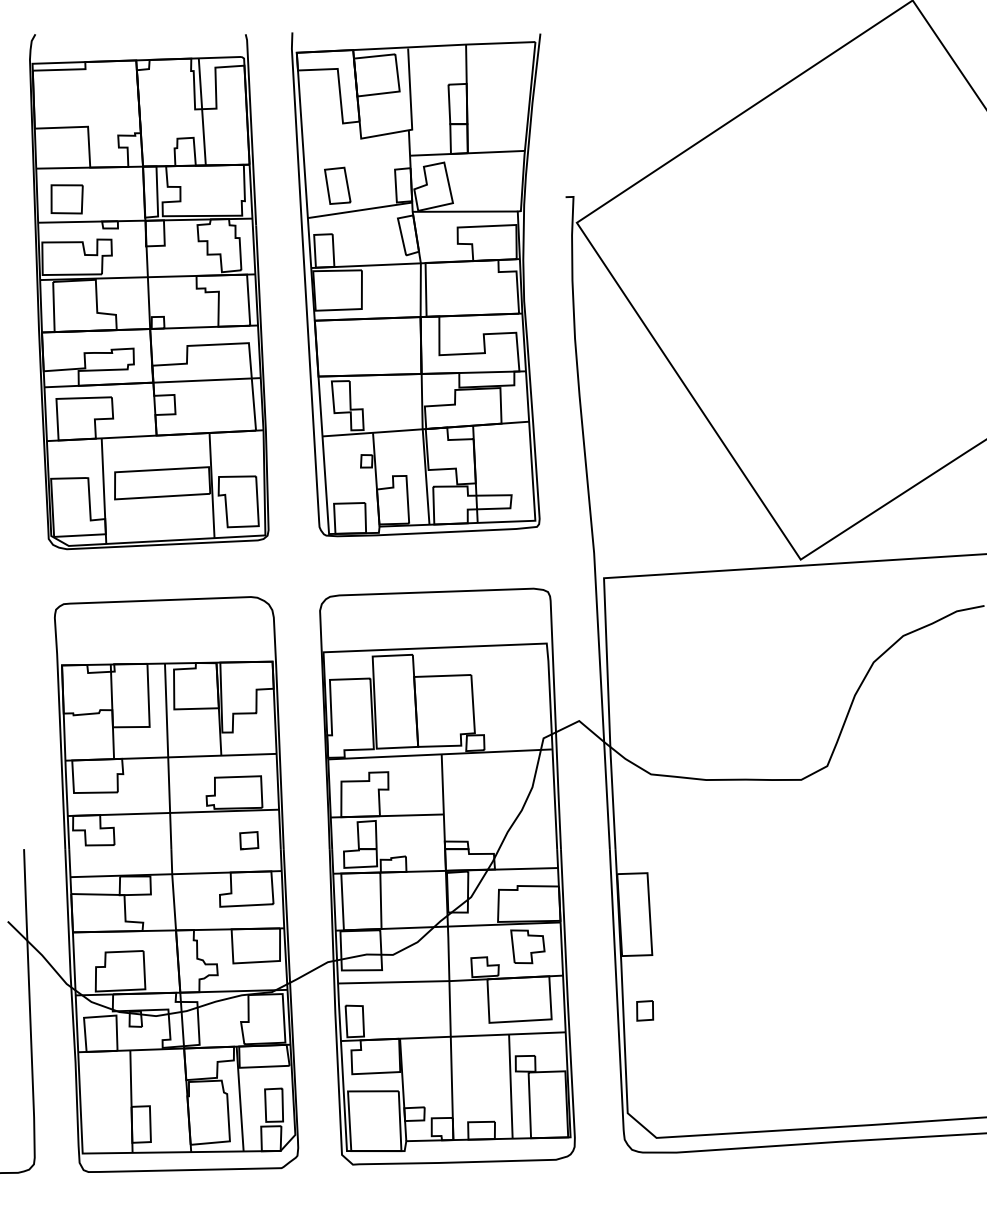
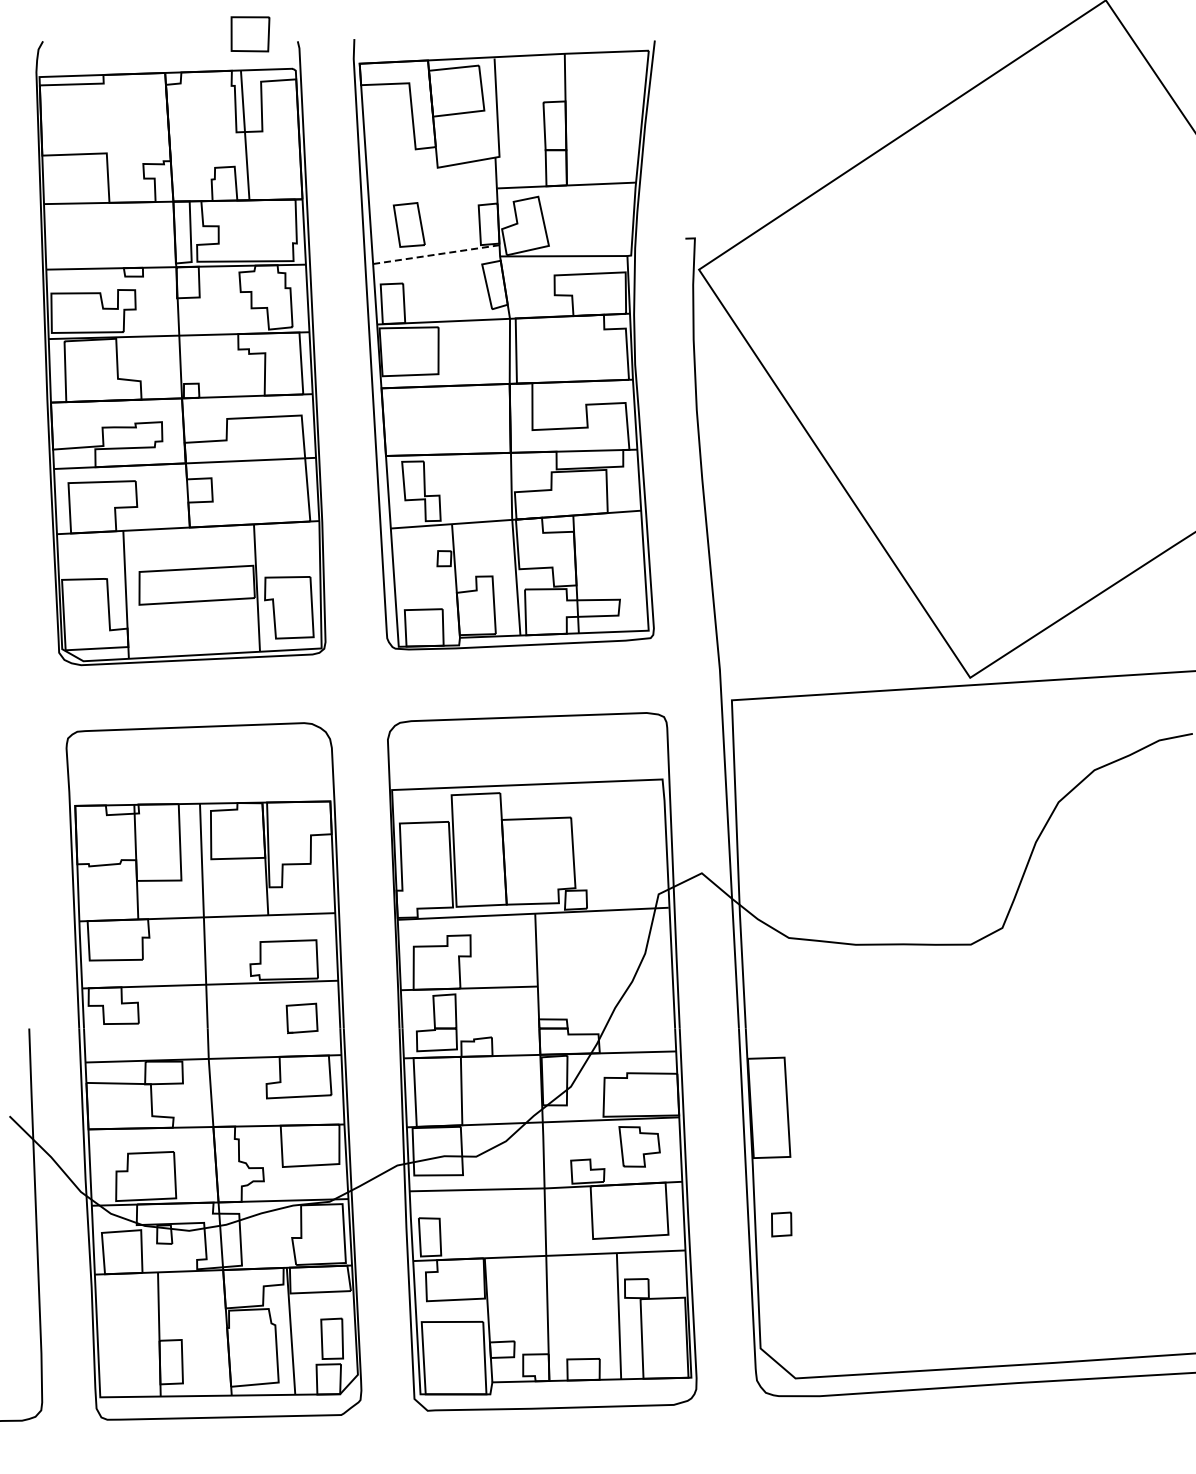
part: (67, 199) -> (250, 34), moved
line: (360, 210) -> (436, 254), solid -> dashed
part: (248, 840) -> (301, 1017), size x1.4

